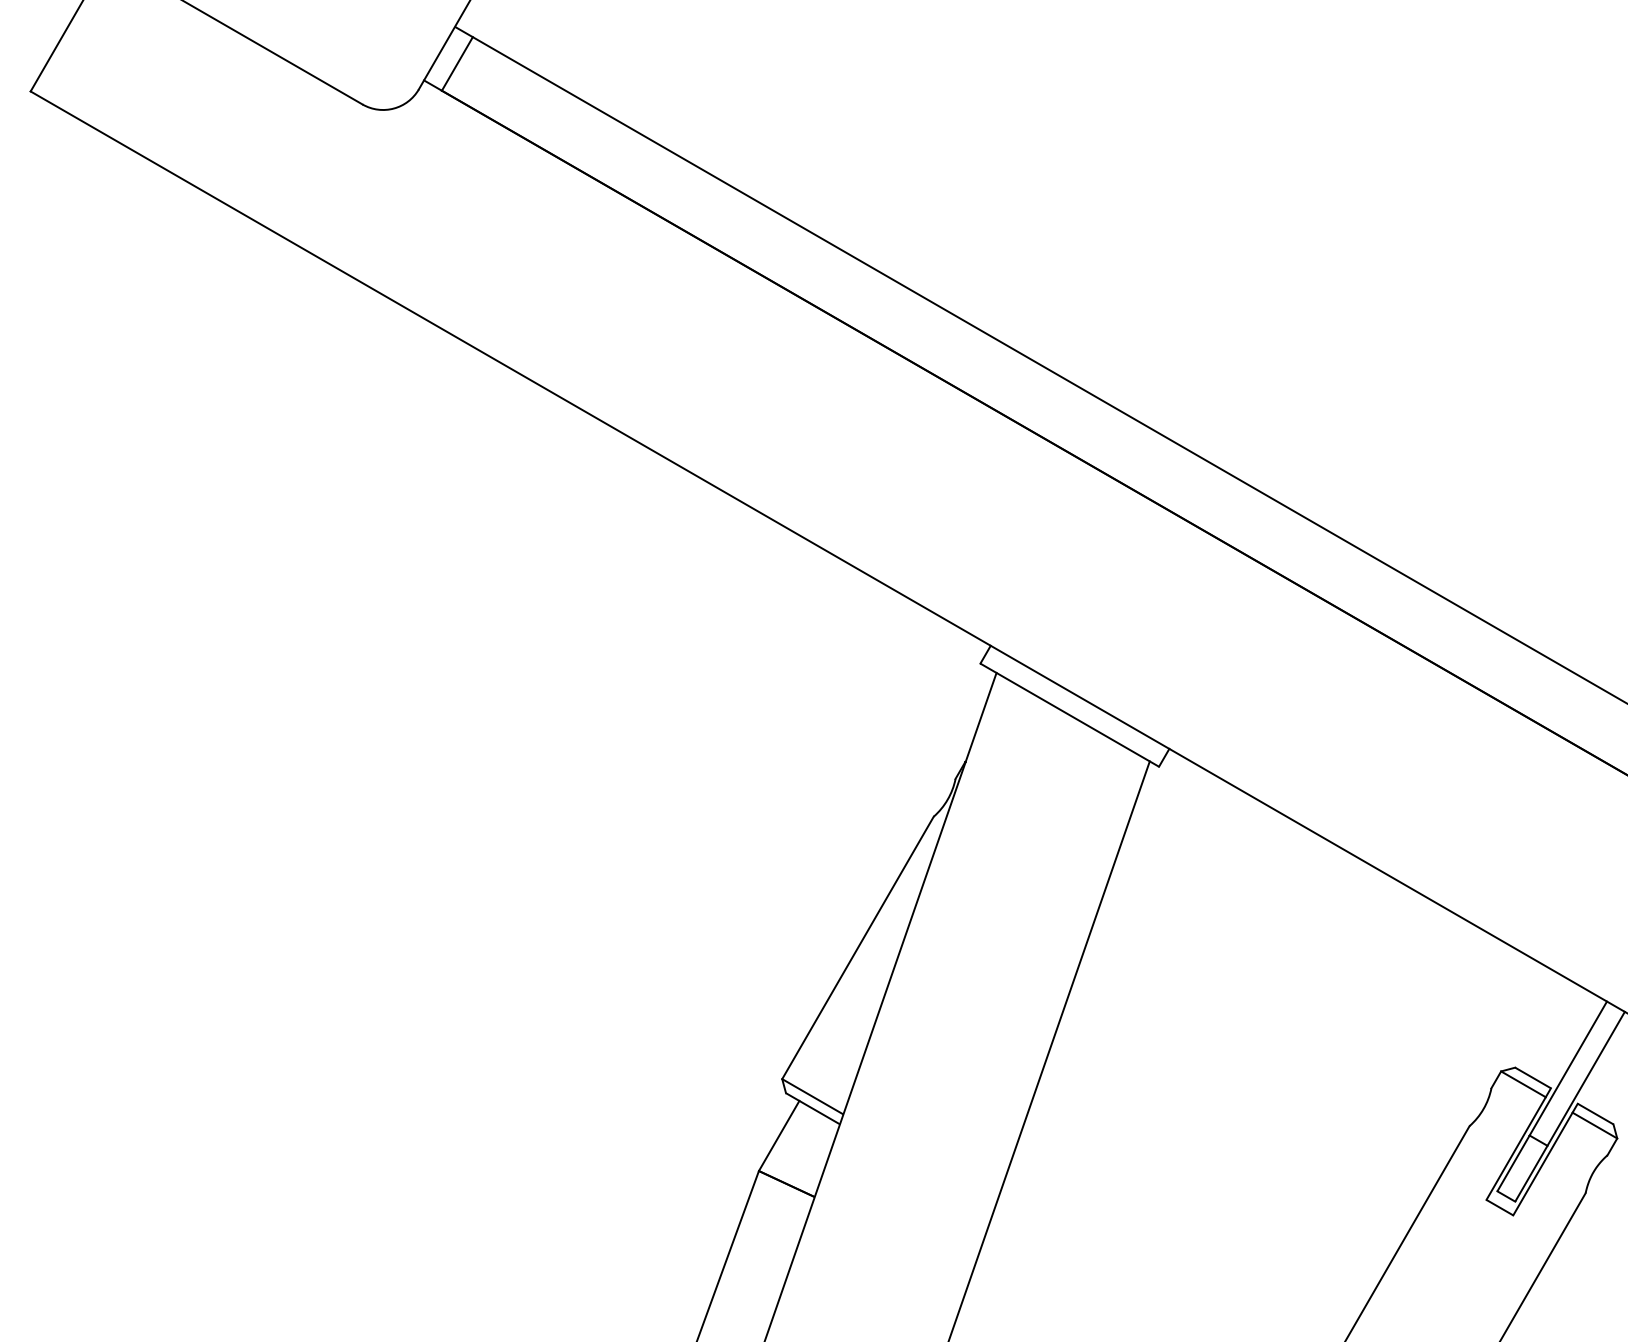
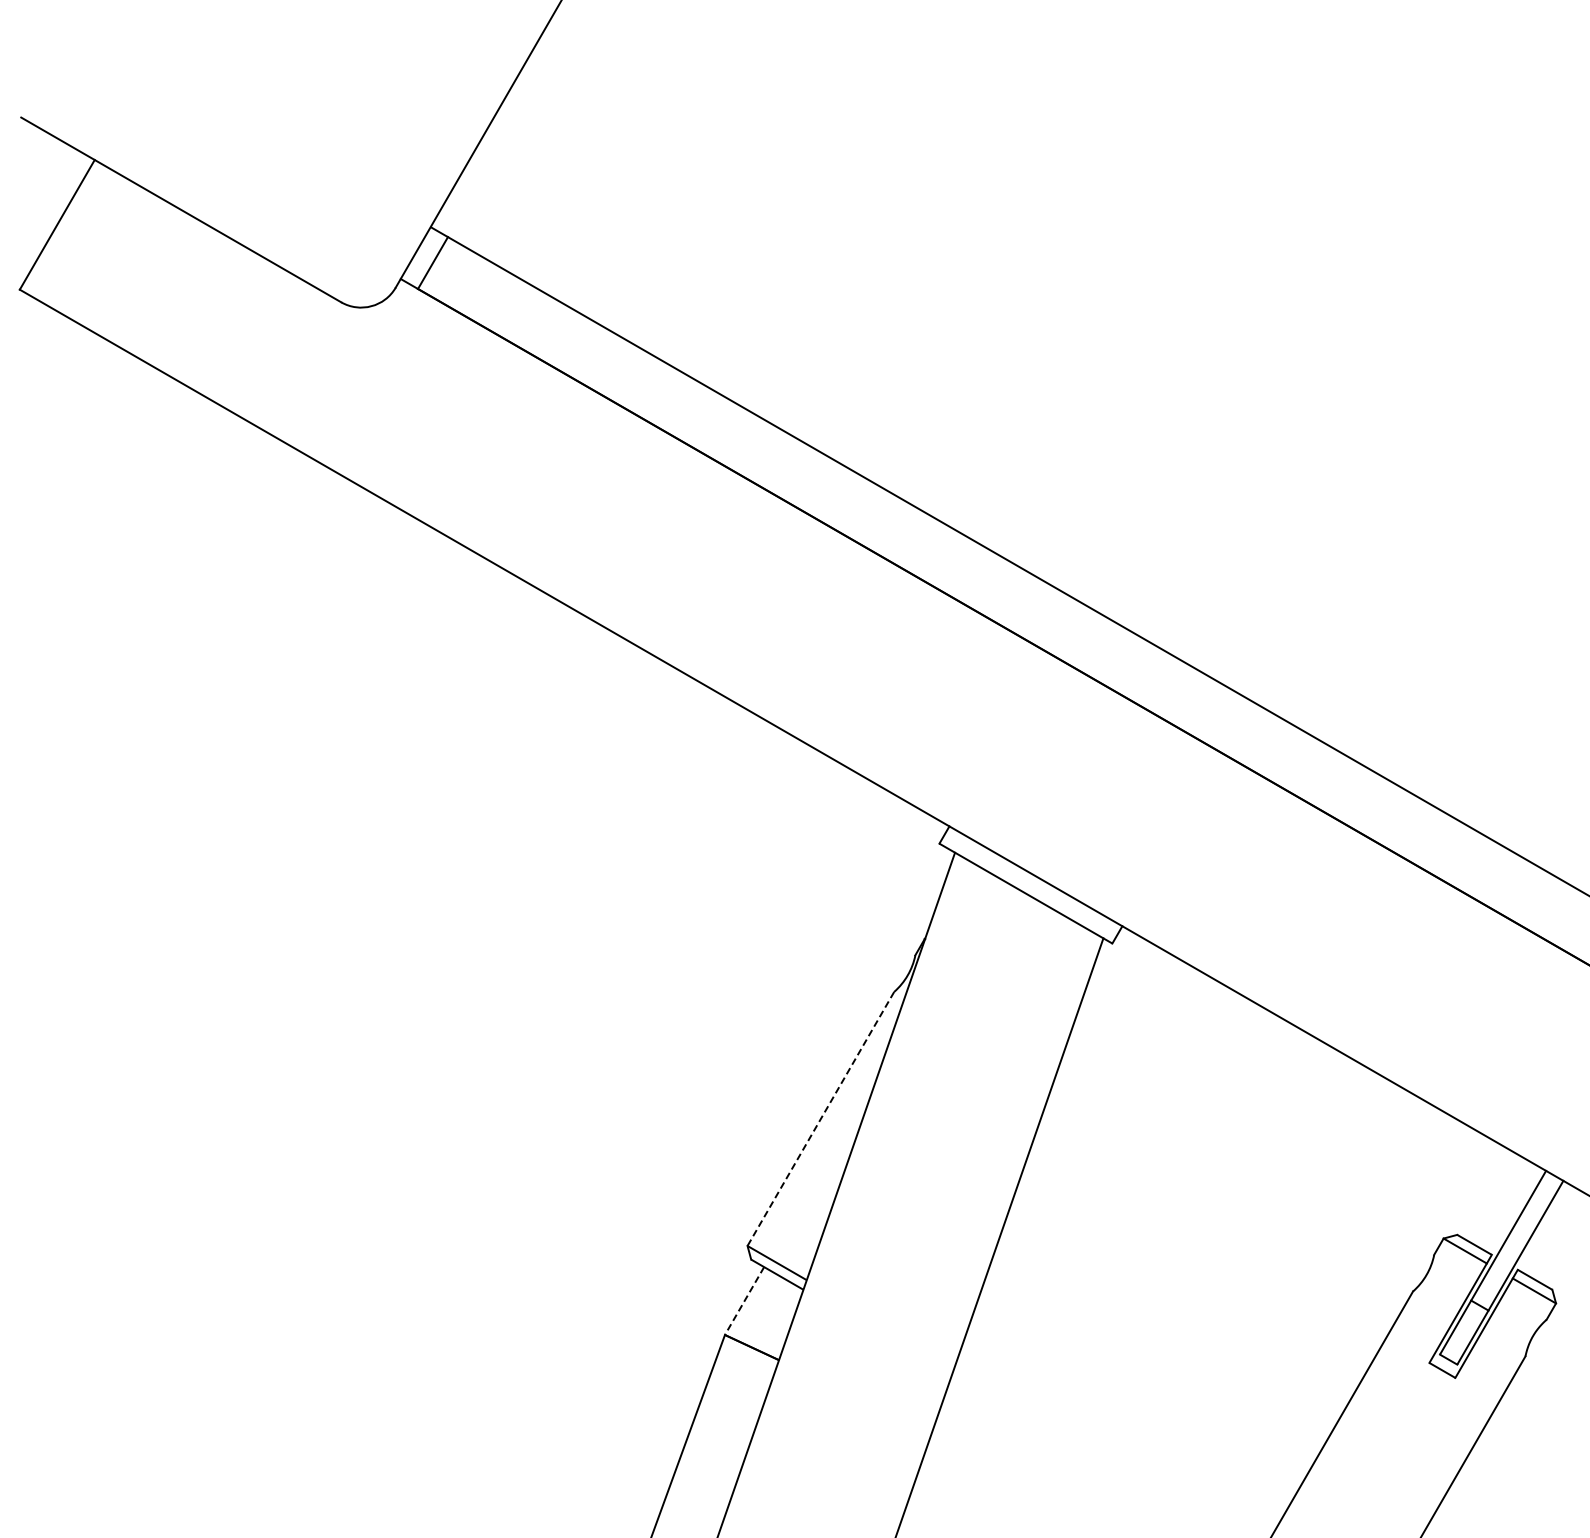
line: (857, 947) -> (820, 1118), solid -> dashed
line: (779, 1136) -> (744, 1301), solid -> dashed

